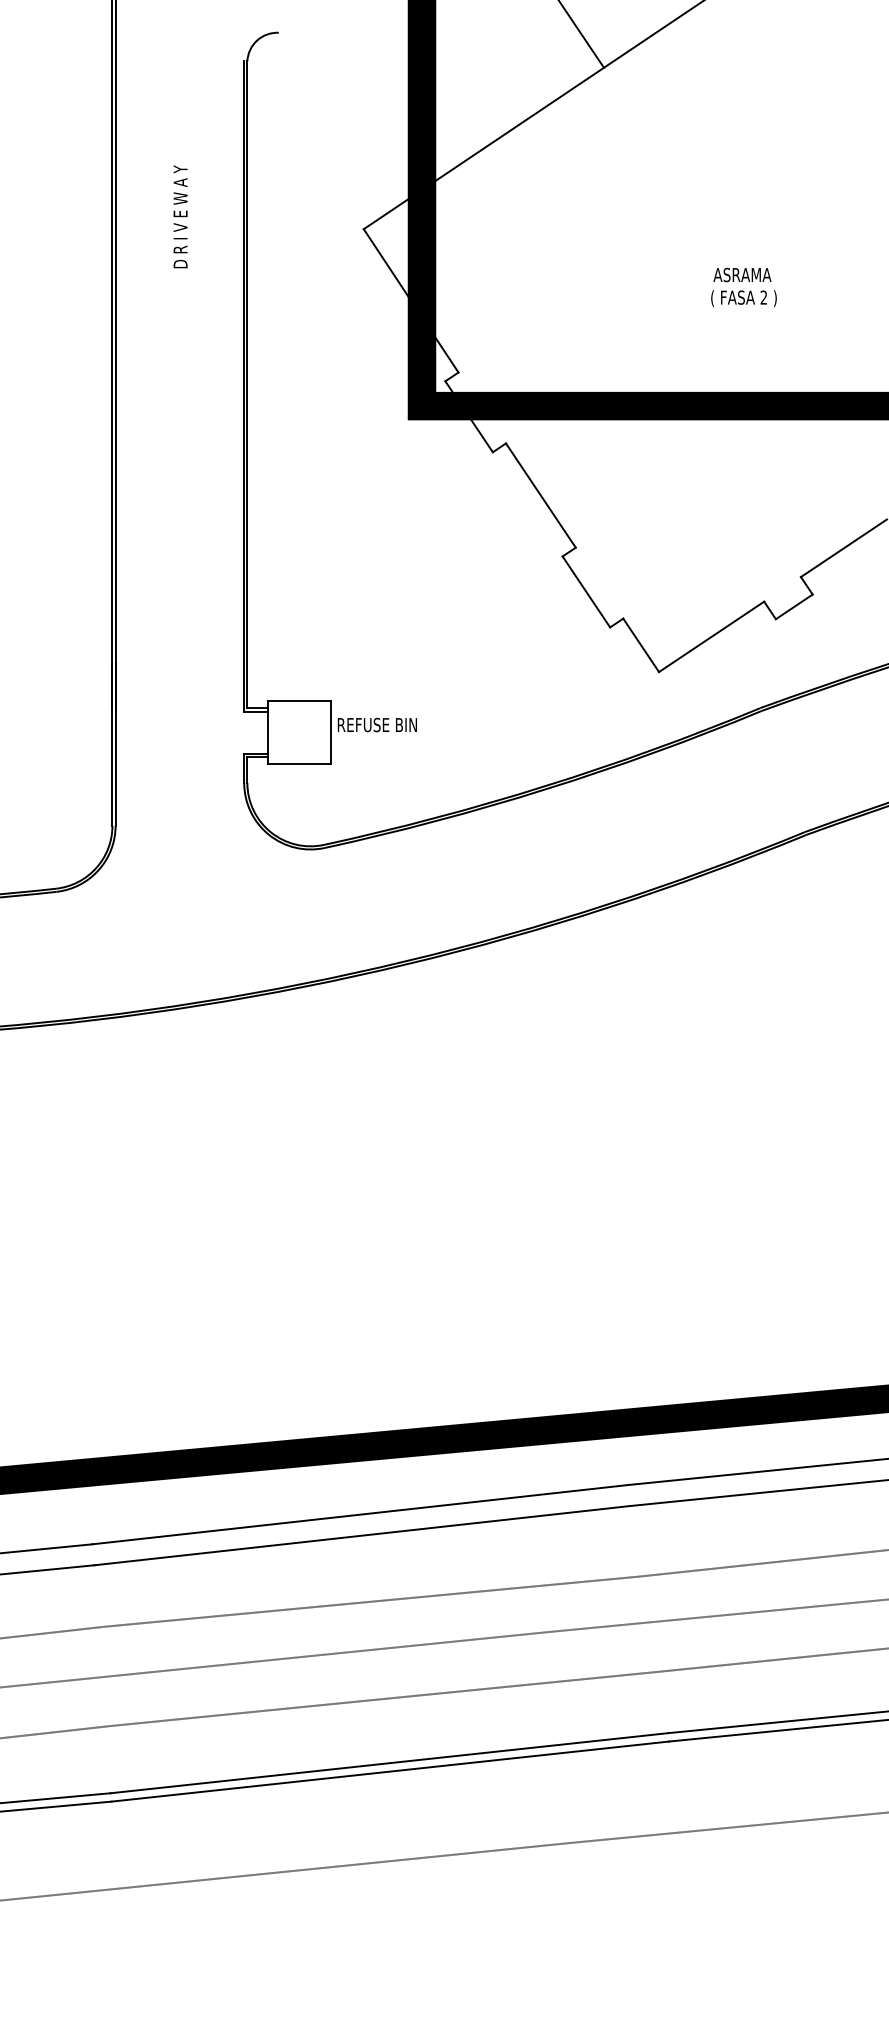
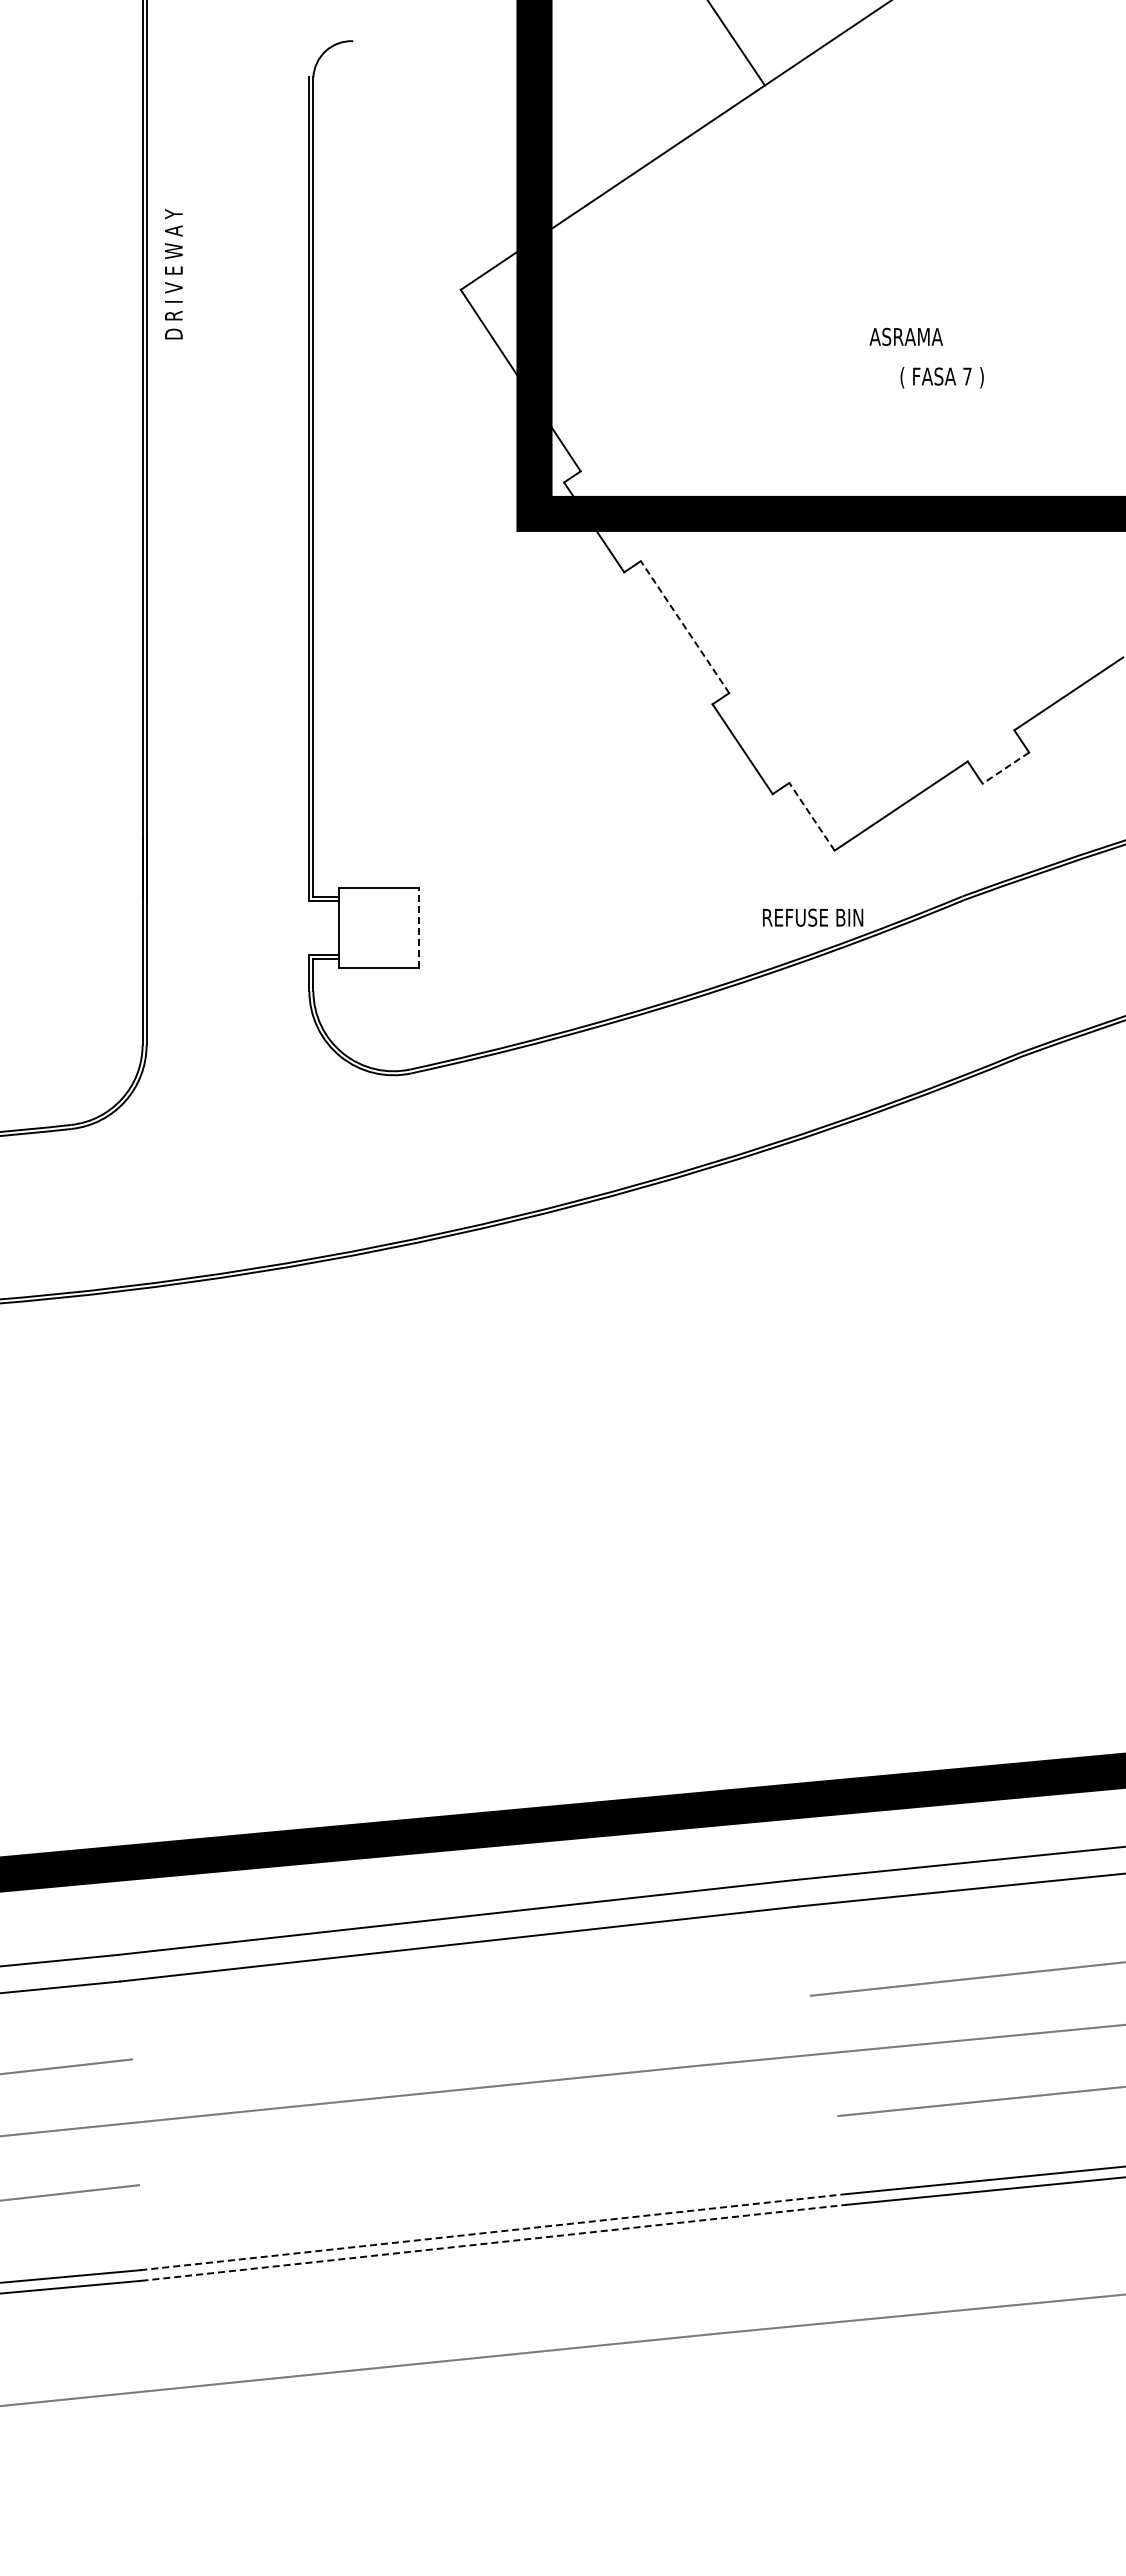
text: (180, 217) -> (173, 274), moved
text: (741, 274) -> (905, 336), moved
text: (763, 297) -> (967, 376), 2 -> 7
line: (540, 495) -> (684, 626), solid -> dashed
line: (793, 607) -> (1005, 768), solid -> dashed
line: (641, 645) -> (812, 816), solid -> dashed
text: (377, 724) -> (813, 917), moved
line: (331, 732) -> (419, 927), solid -> dashed
line: (371, 1601) -> (470, 2027), removed
line: (385, 1698) -> (488, 2150), removed
line: (389, 1763) -> (493, 2232), solid -> dashed
line: (390, 1771) -> (494, 2242), solid -> dashed

